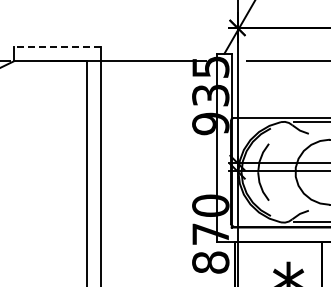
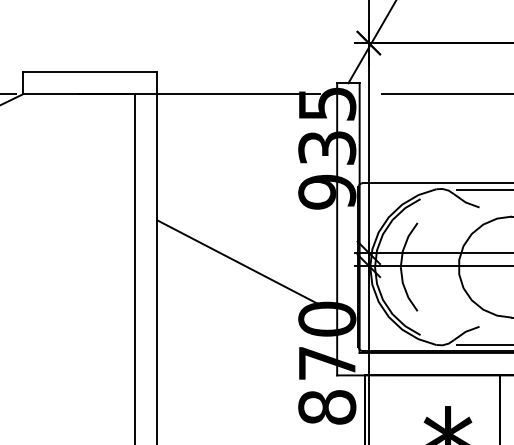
line: (57, 46) -> (89, 71), dashed -> solid
line: (154, 169) -> (239, 262), added

